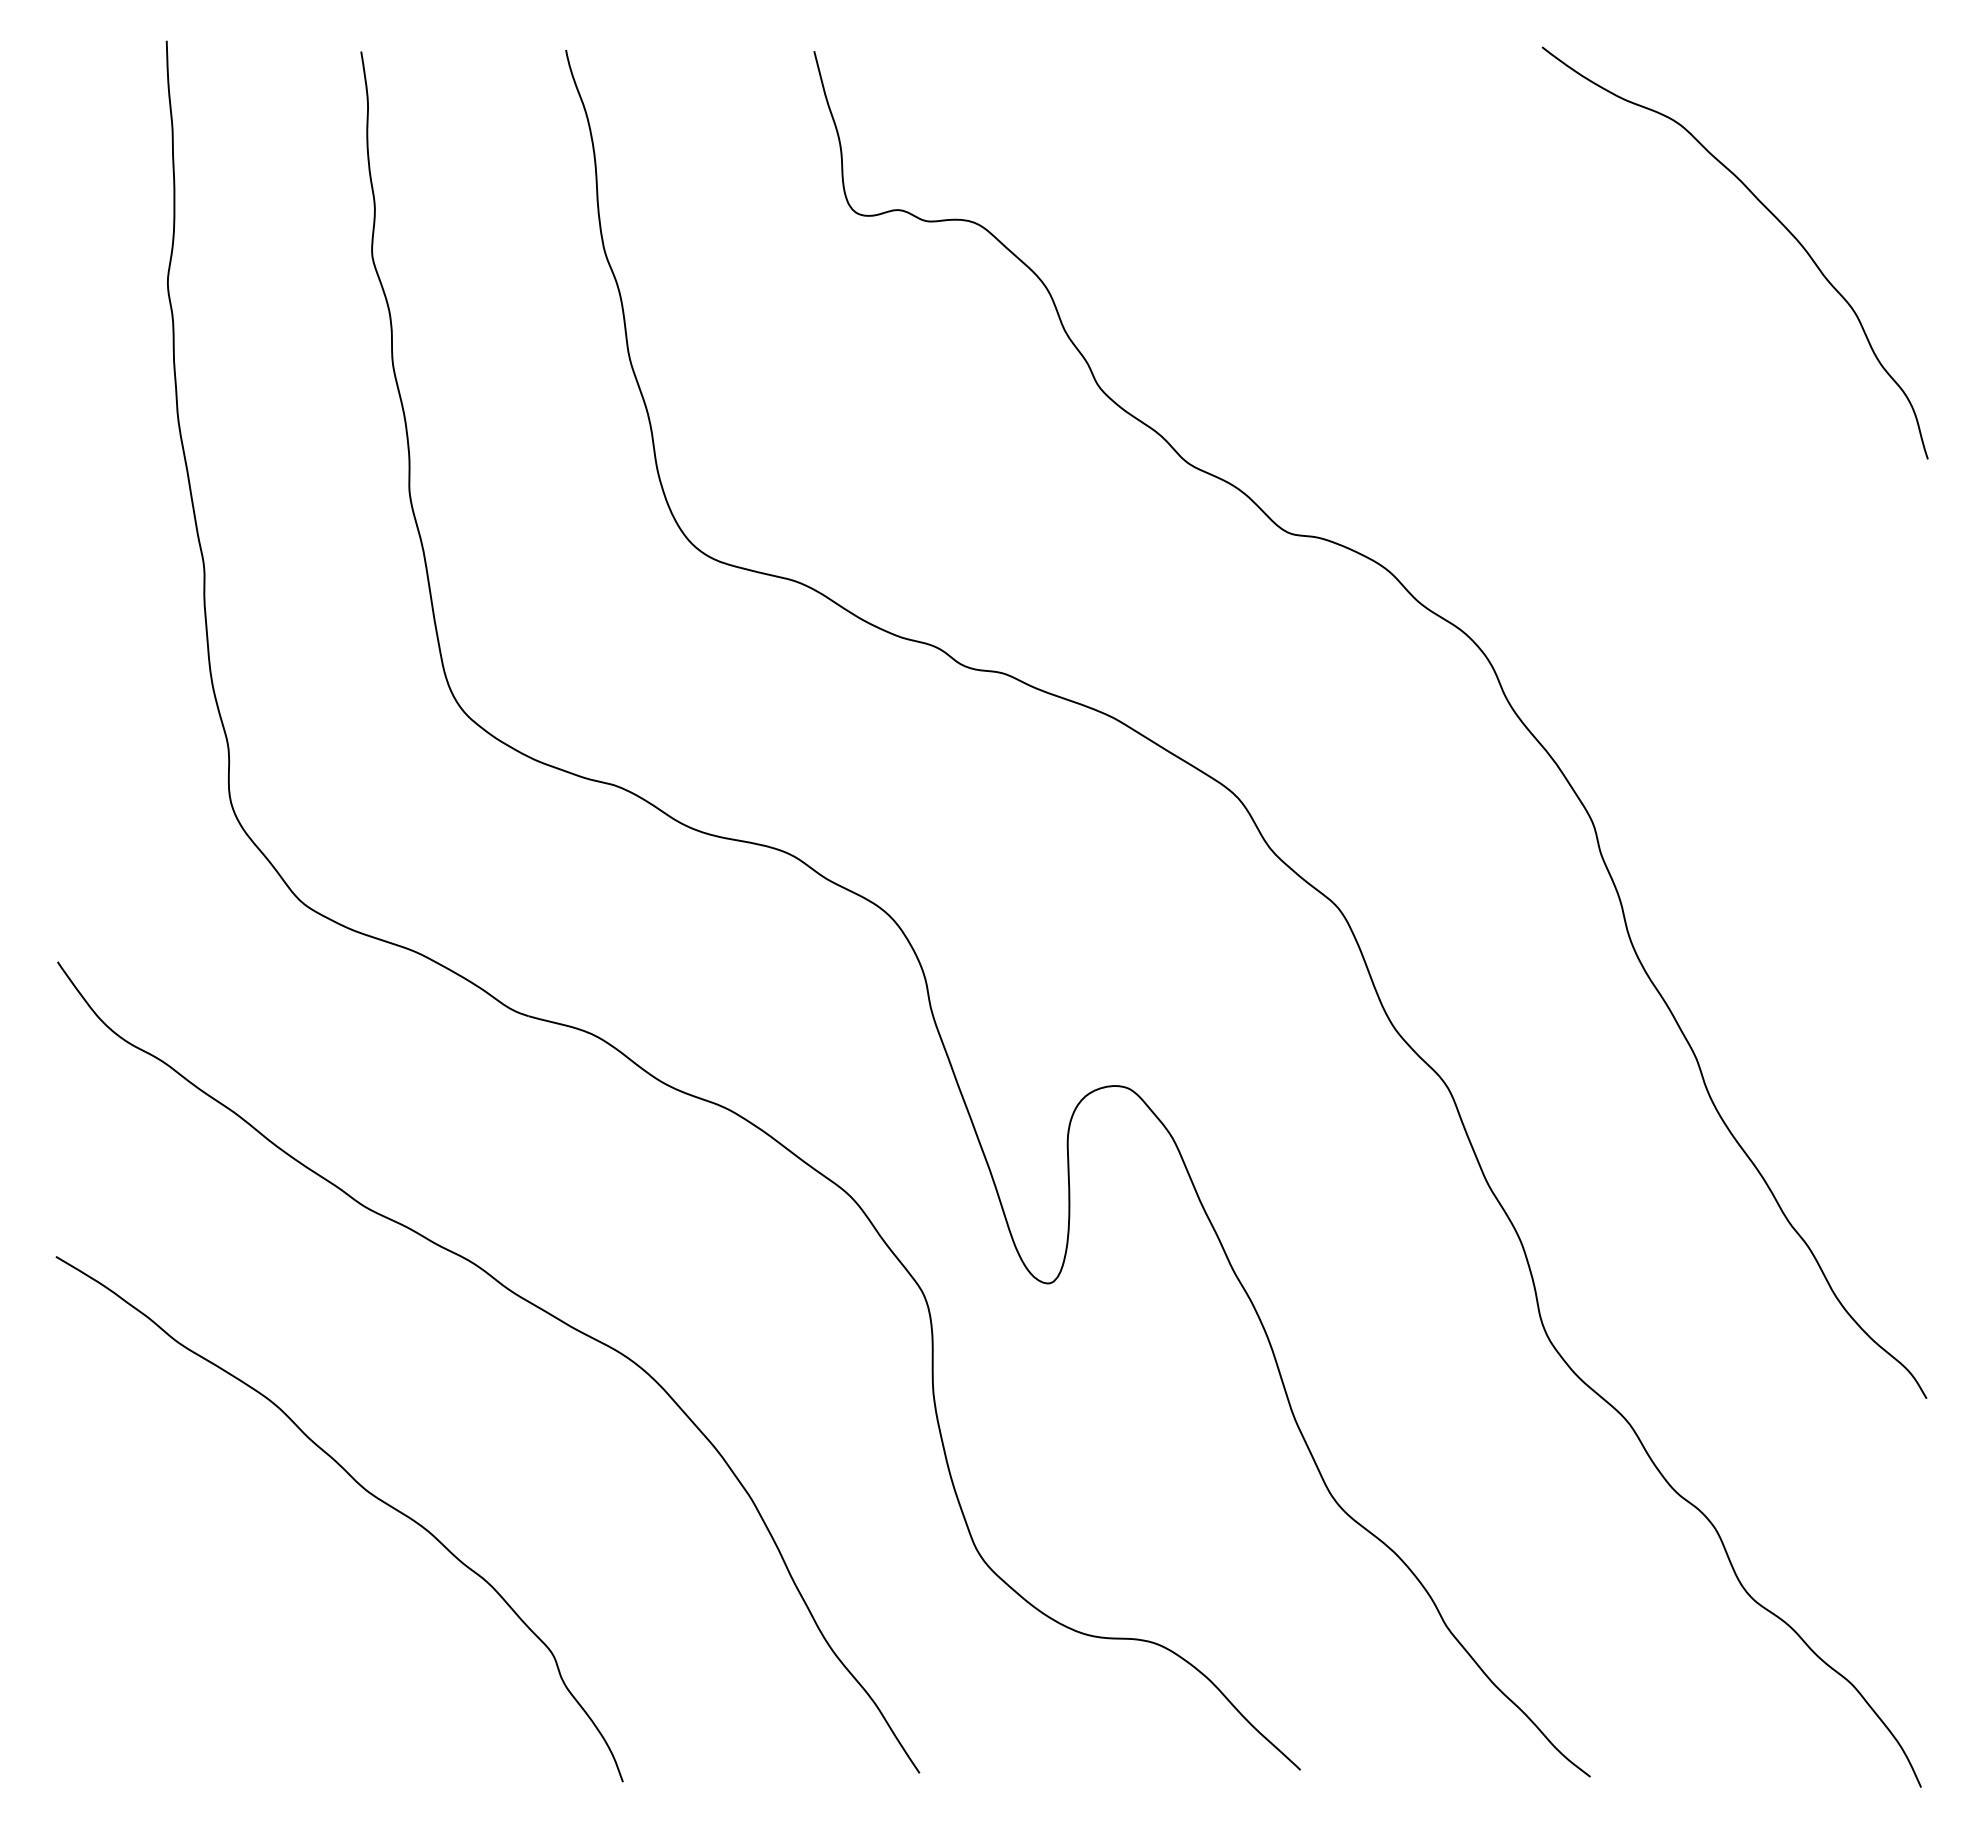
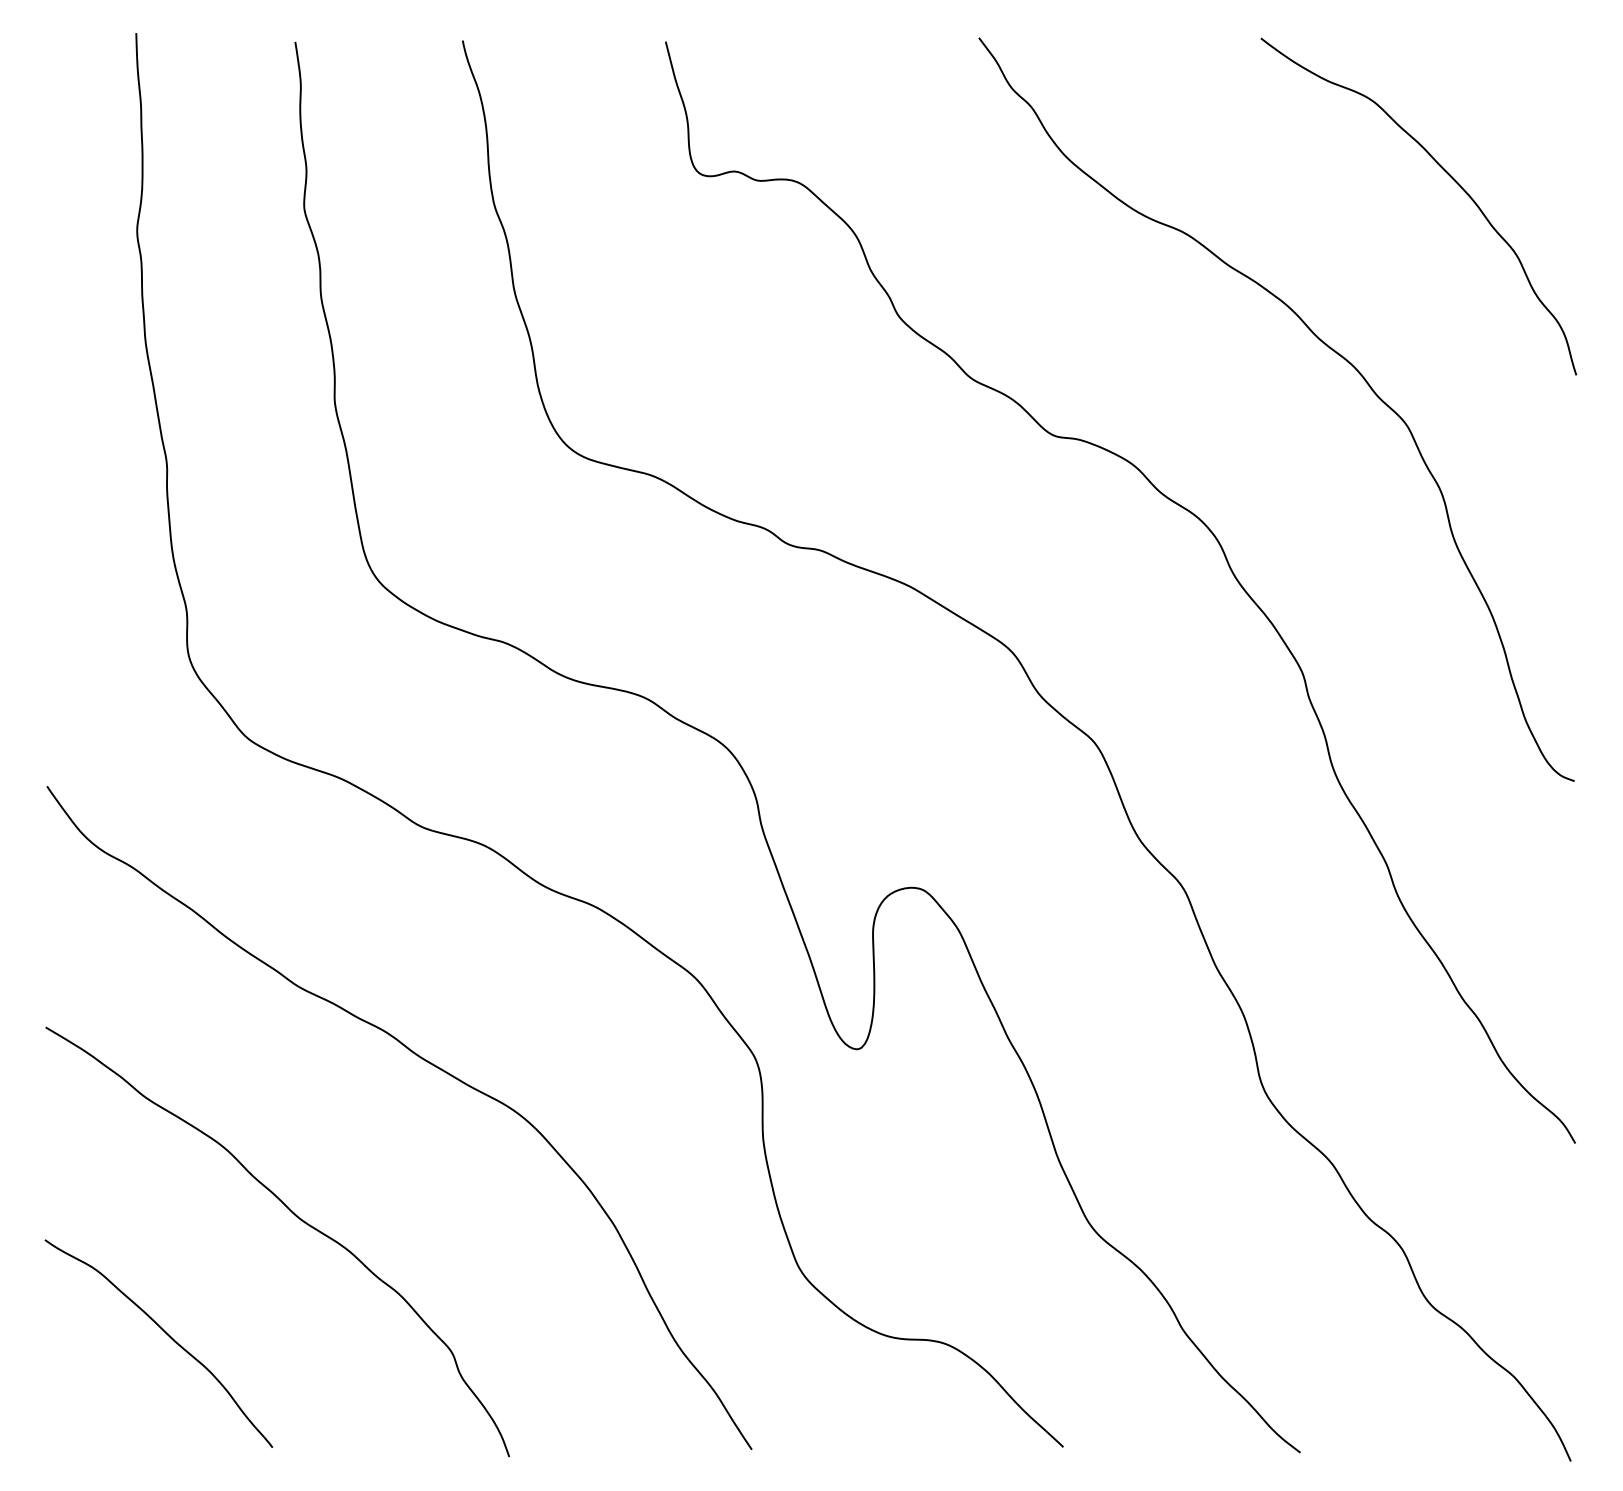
curve: (1624, 425) -> (1328, 347), added
curve: (202, 1631) -> (165, 1333), added

